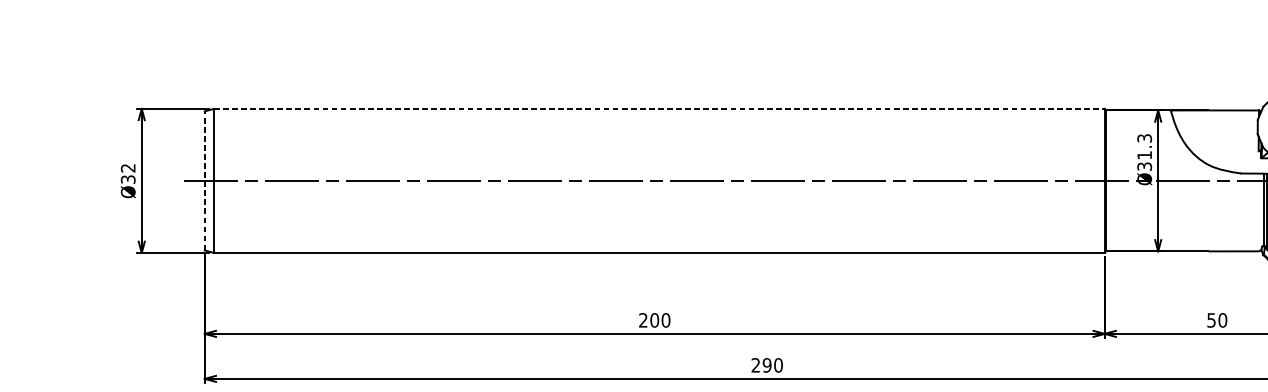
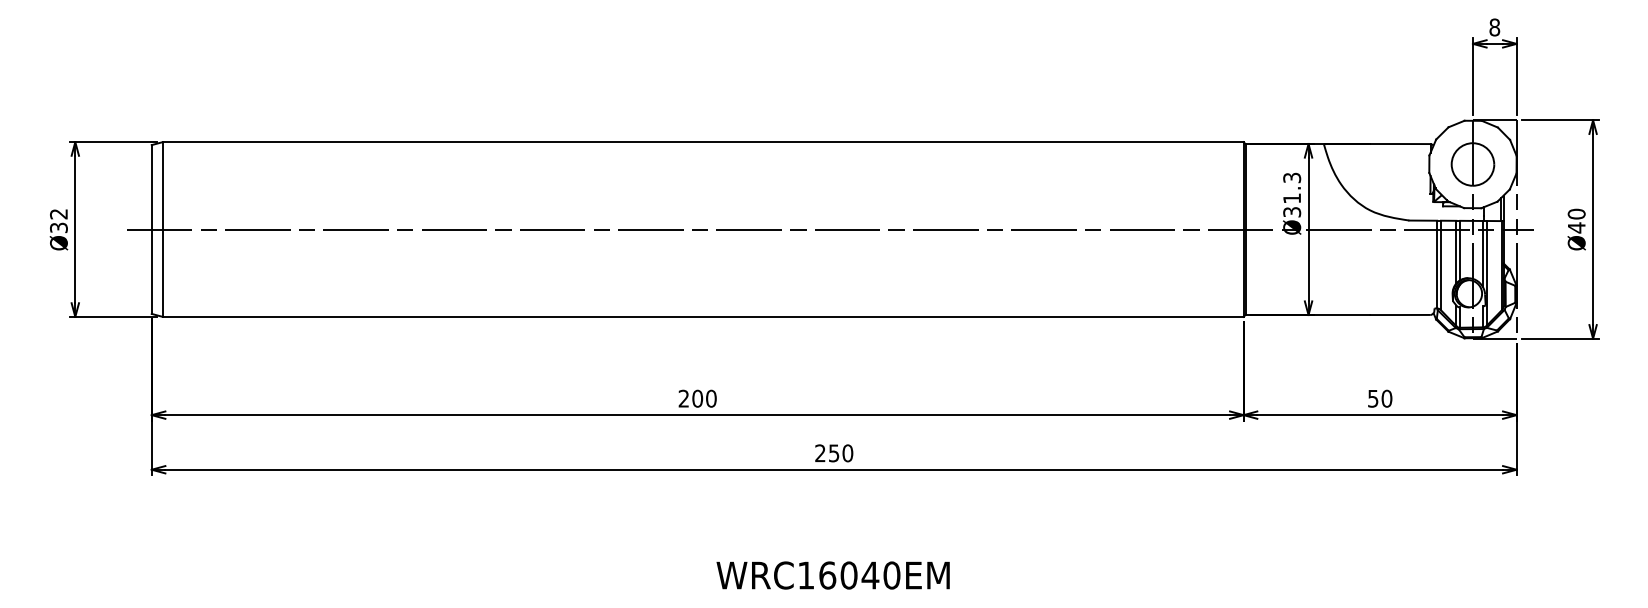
line: (659, 109) -> (703, 142), dashed -> solid
line: (204, 180) -> (151, 229), dashed -> solid
text: (766, 364) -> (833, 452), 290 -> 250

